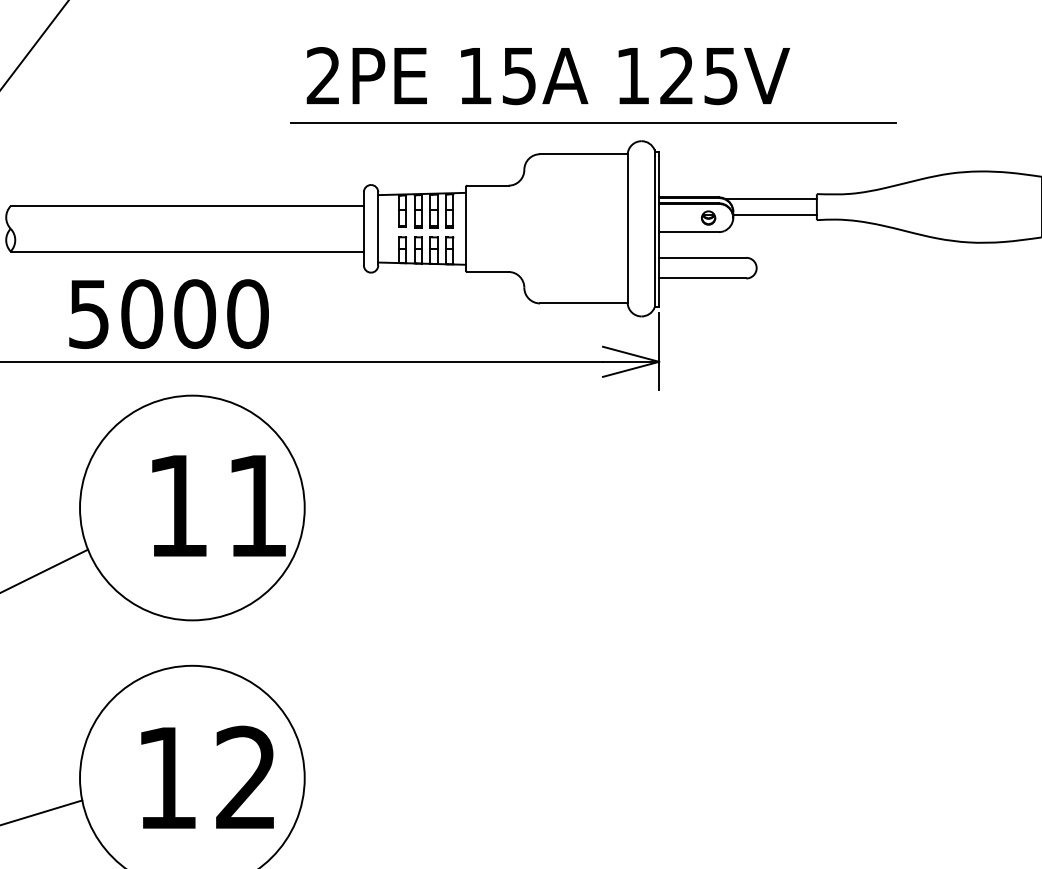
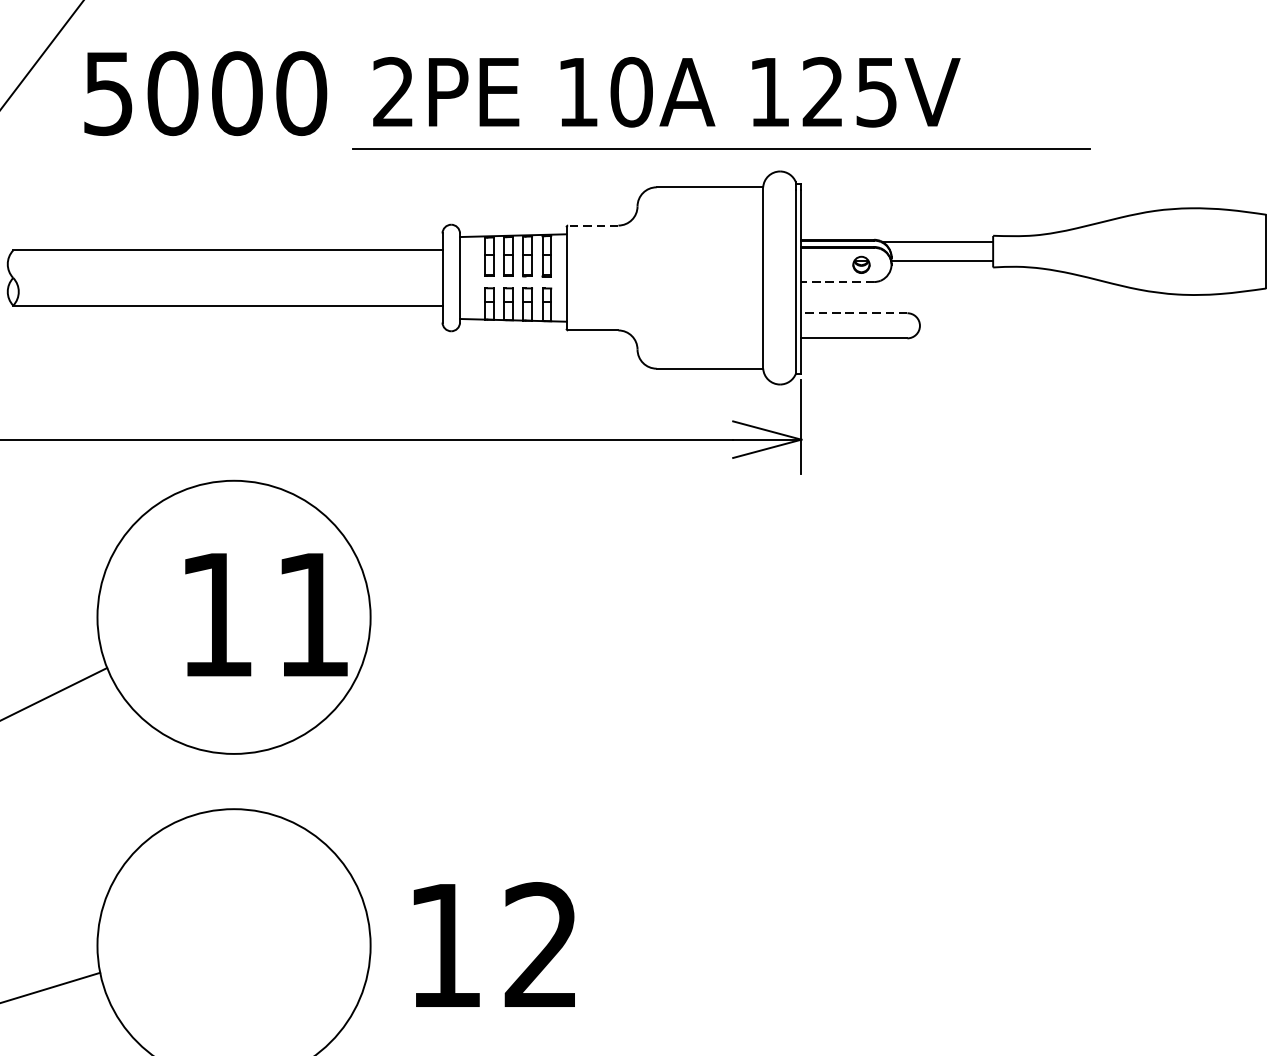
text: (519, 76) -> (631, 92), 15A -> 10A
line: (487, 185) -> (592, 225), solid -> dashed
line: (689, 232) -> (838, 282), solid -> dashed
line: (702, 257) -> (854, 312), solid -> dashed
text: (168, 313) -> (205, 92), moved
text: (207, 776) -> (494, 943), moved

